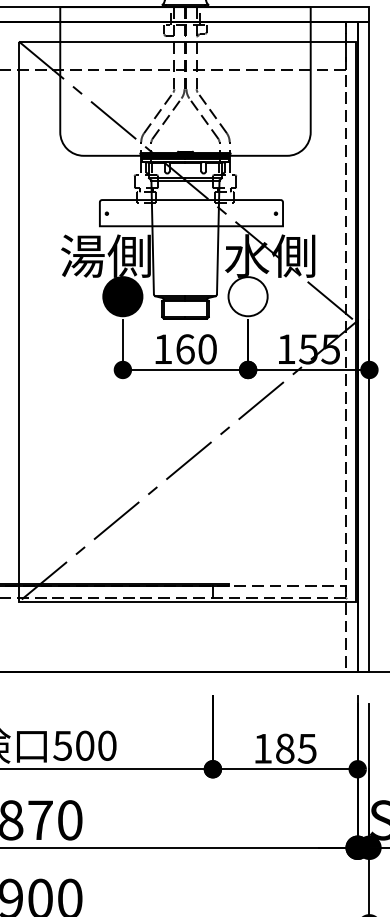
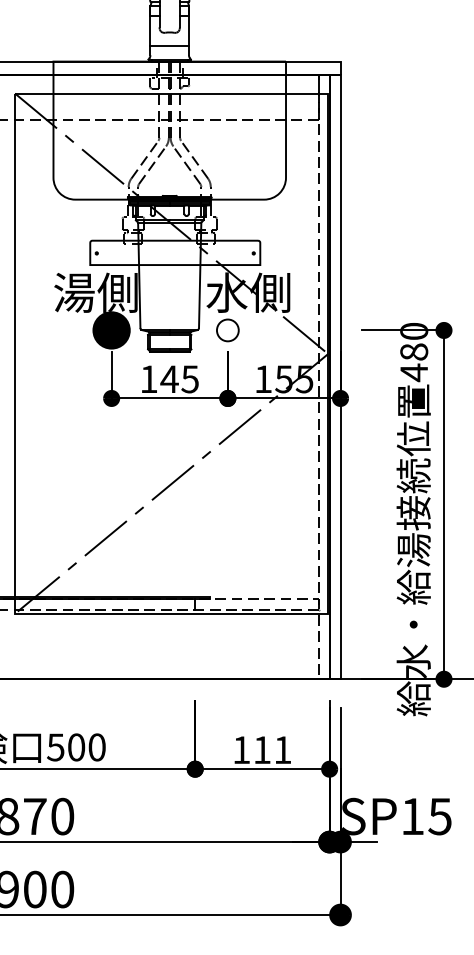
circle: (247, 296) -> (227, 330), size x0.6
text: (195, 349) -> (179, 379), 160 -> 145
text: (296, 749) -> (272, 750), 185 -> 111

